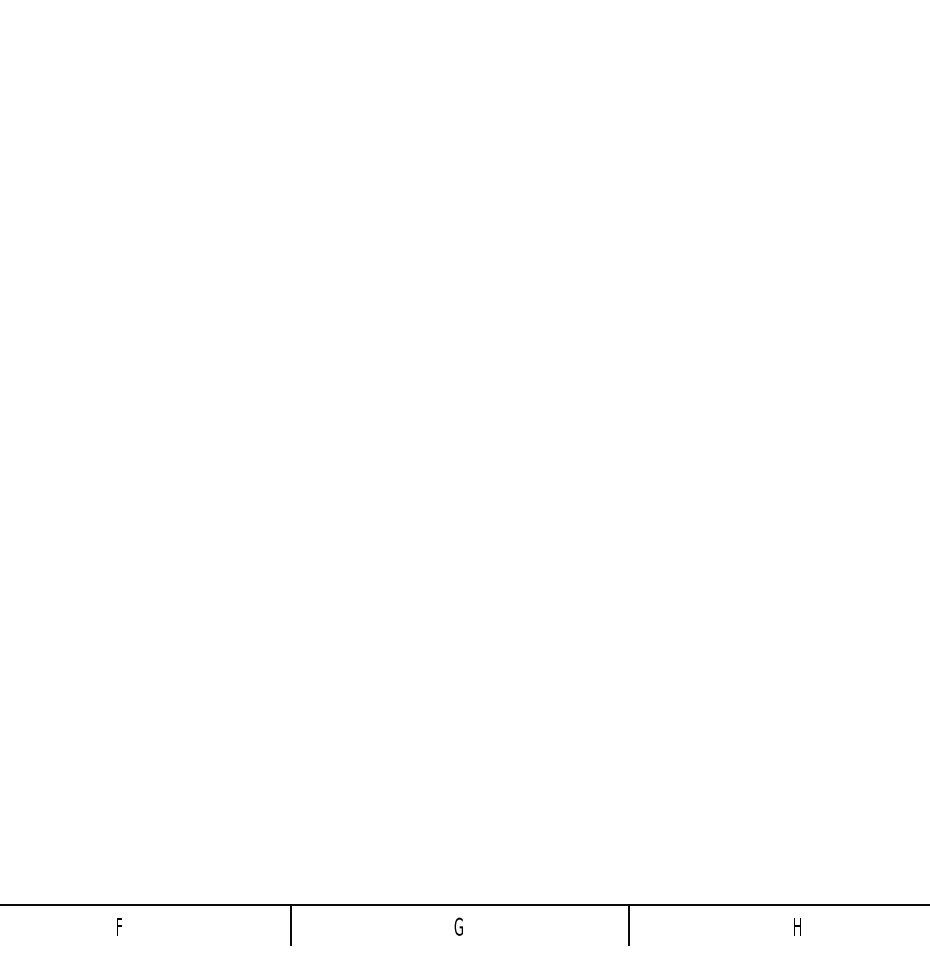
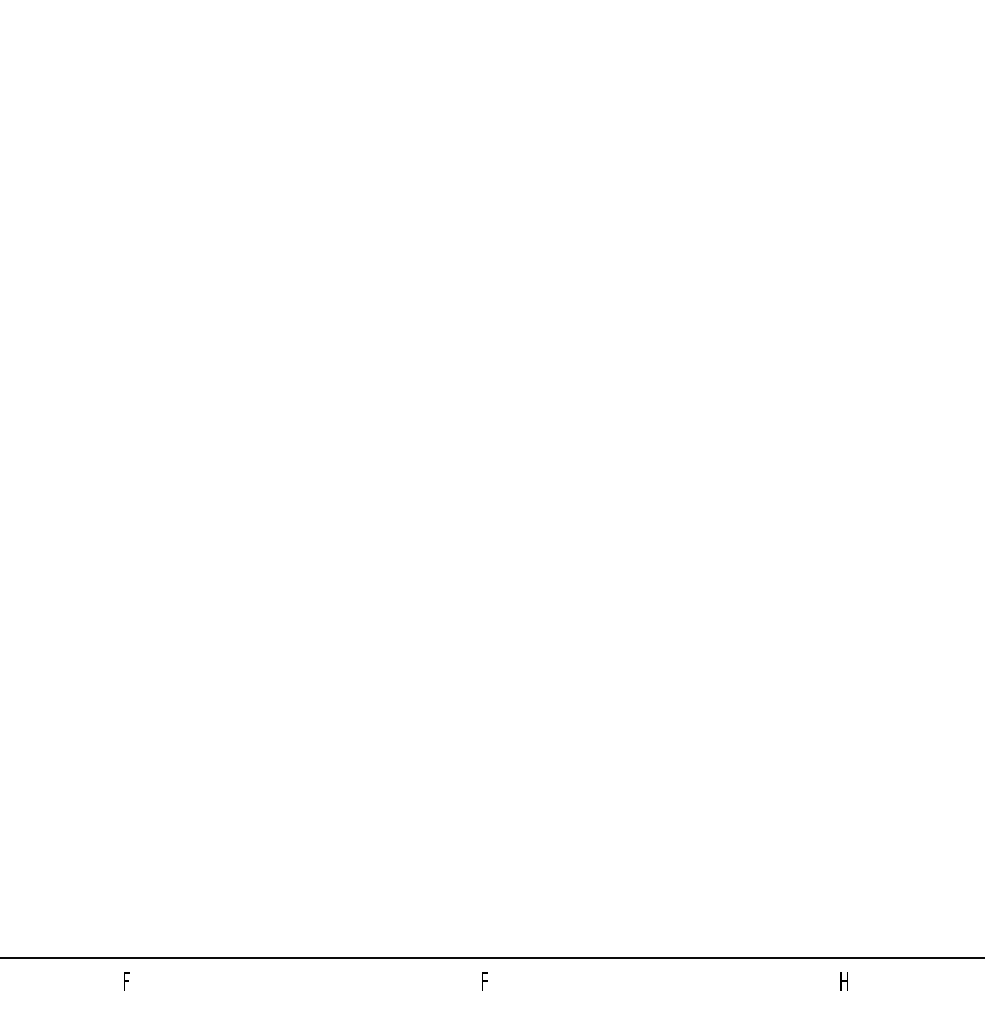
line: (290, 924) -> (307, 978), removed
line: (629, 924) -> (666, 978), removed
text: (458, 926) -> (485, 981), G -> F

